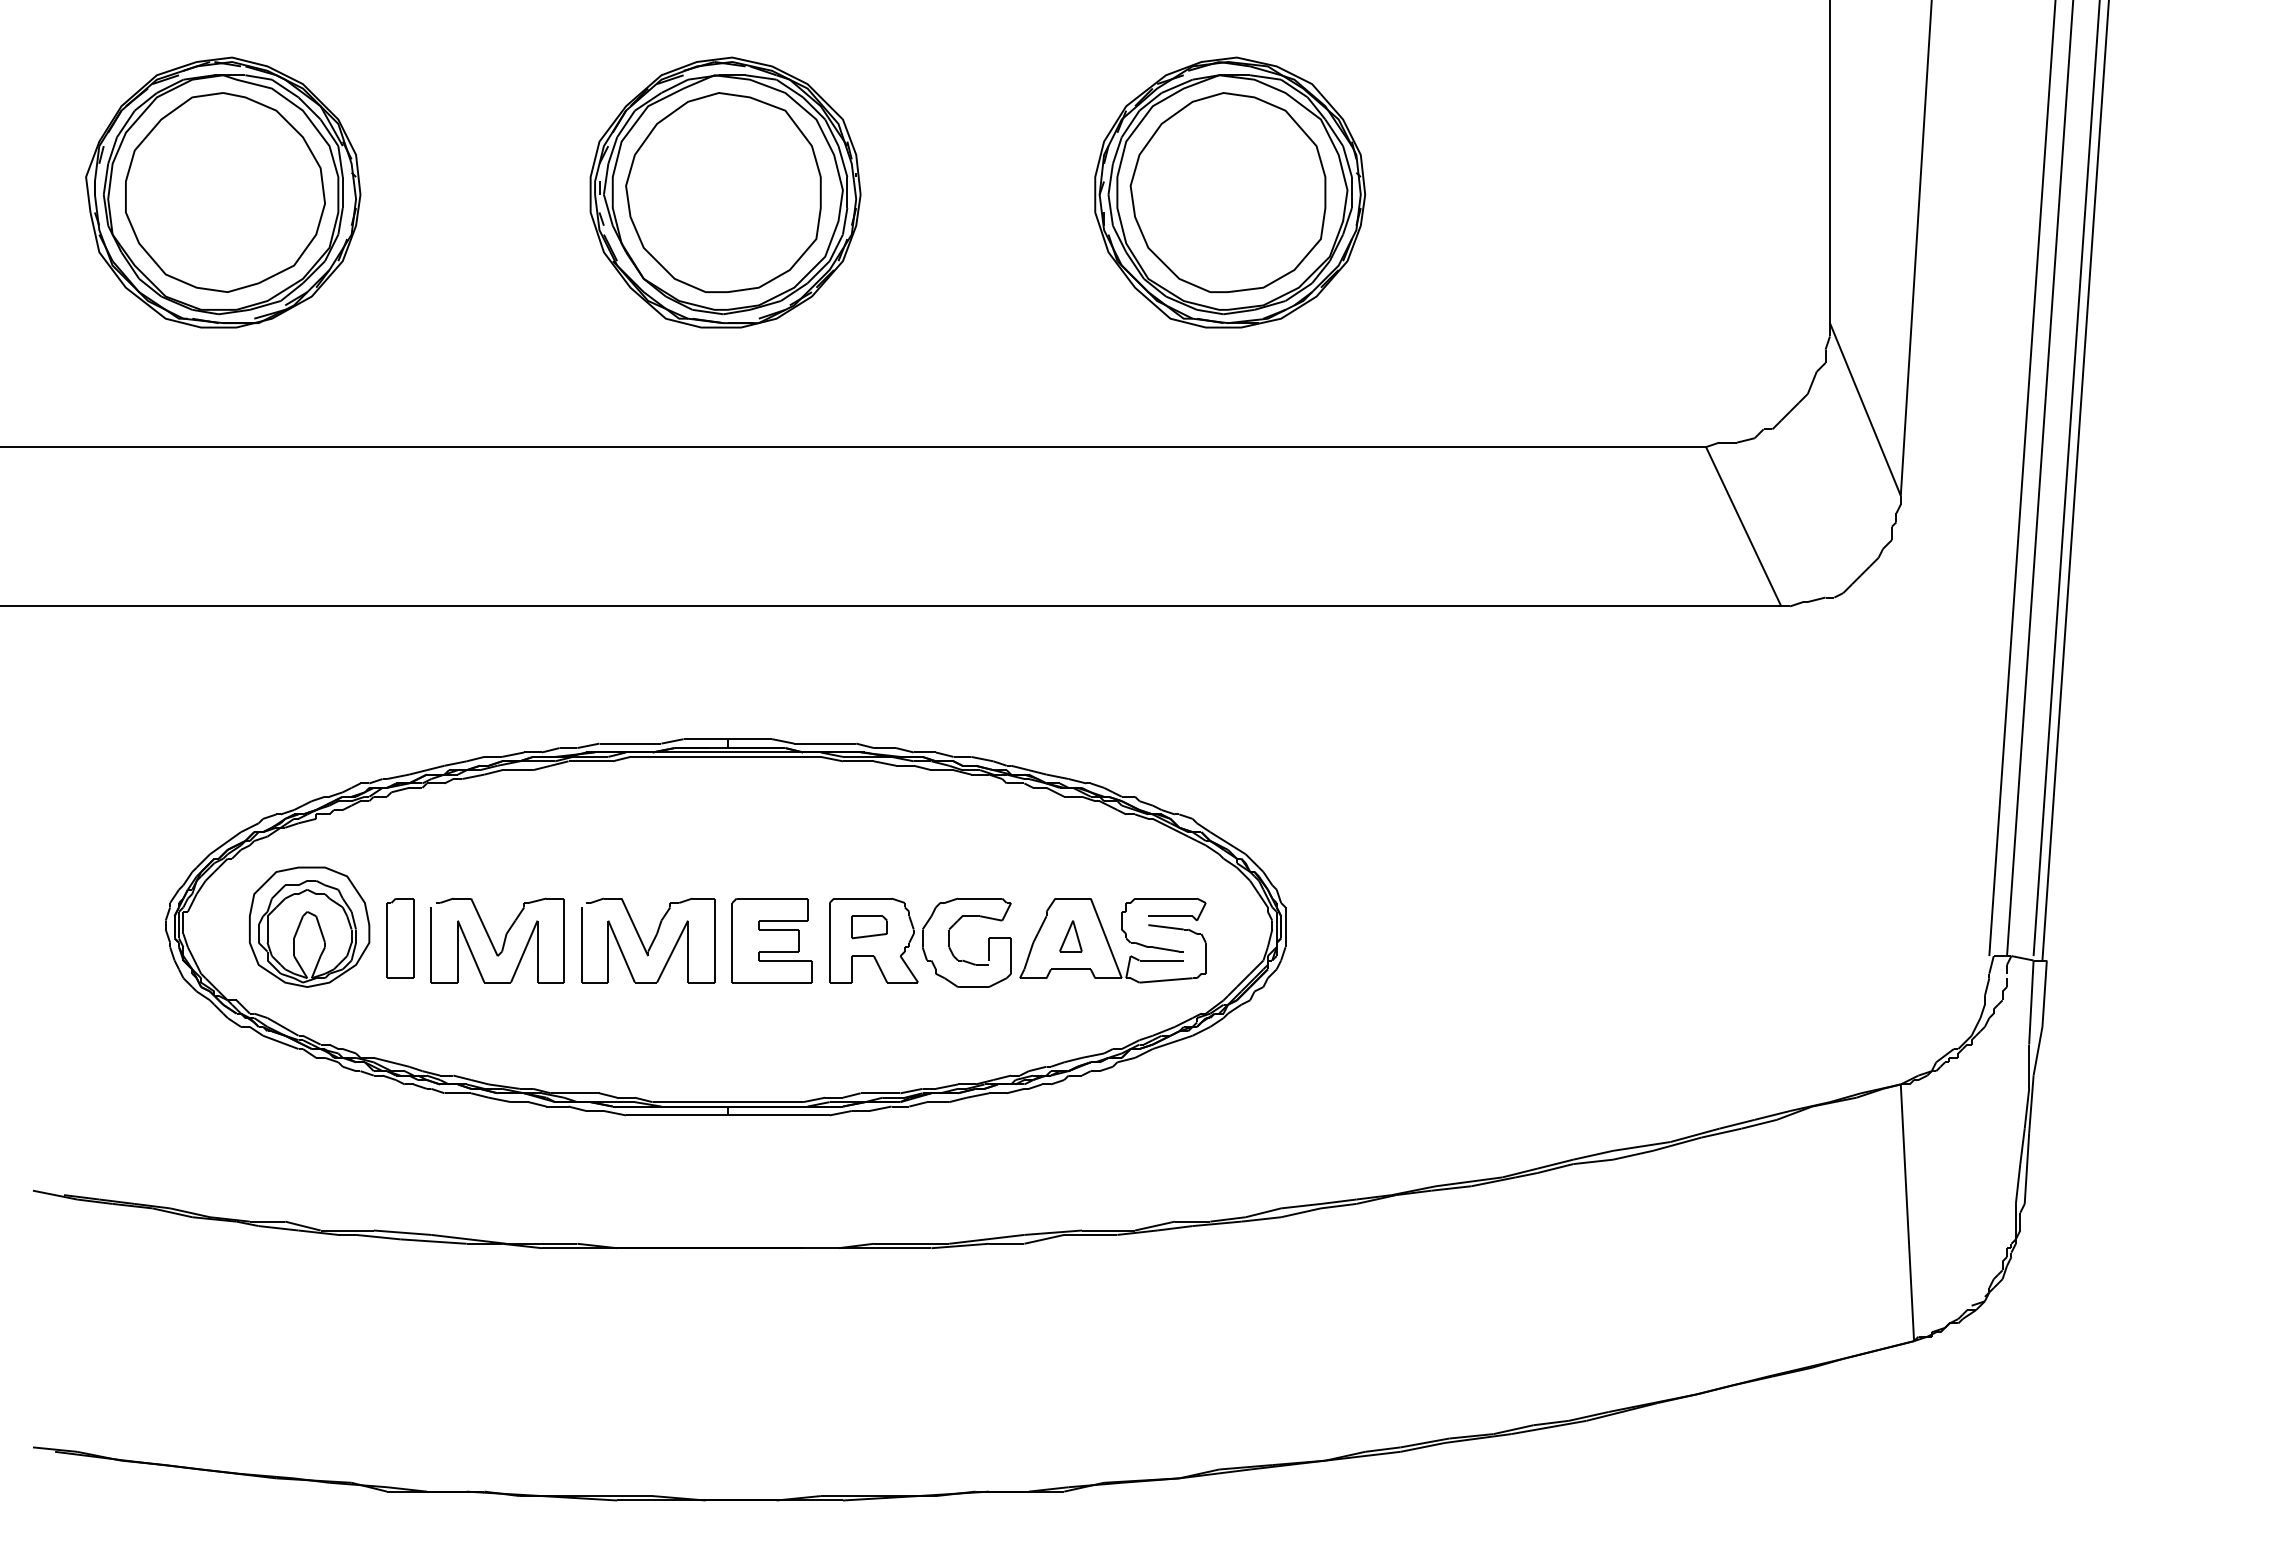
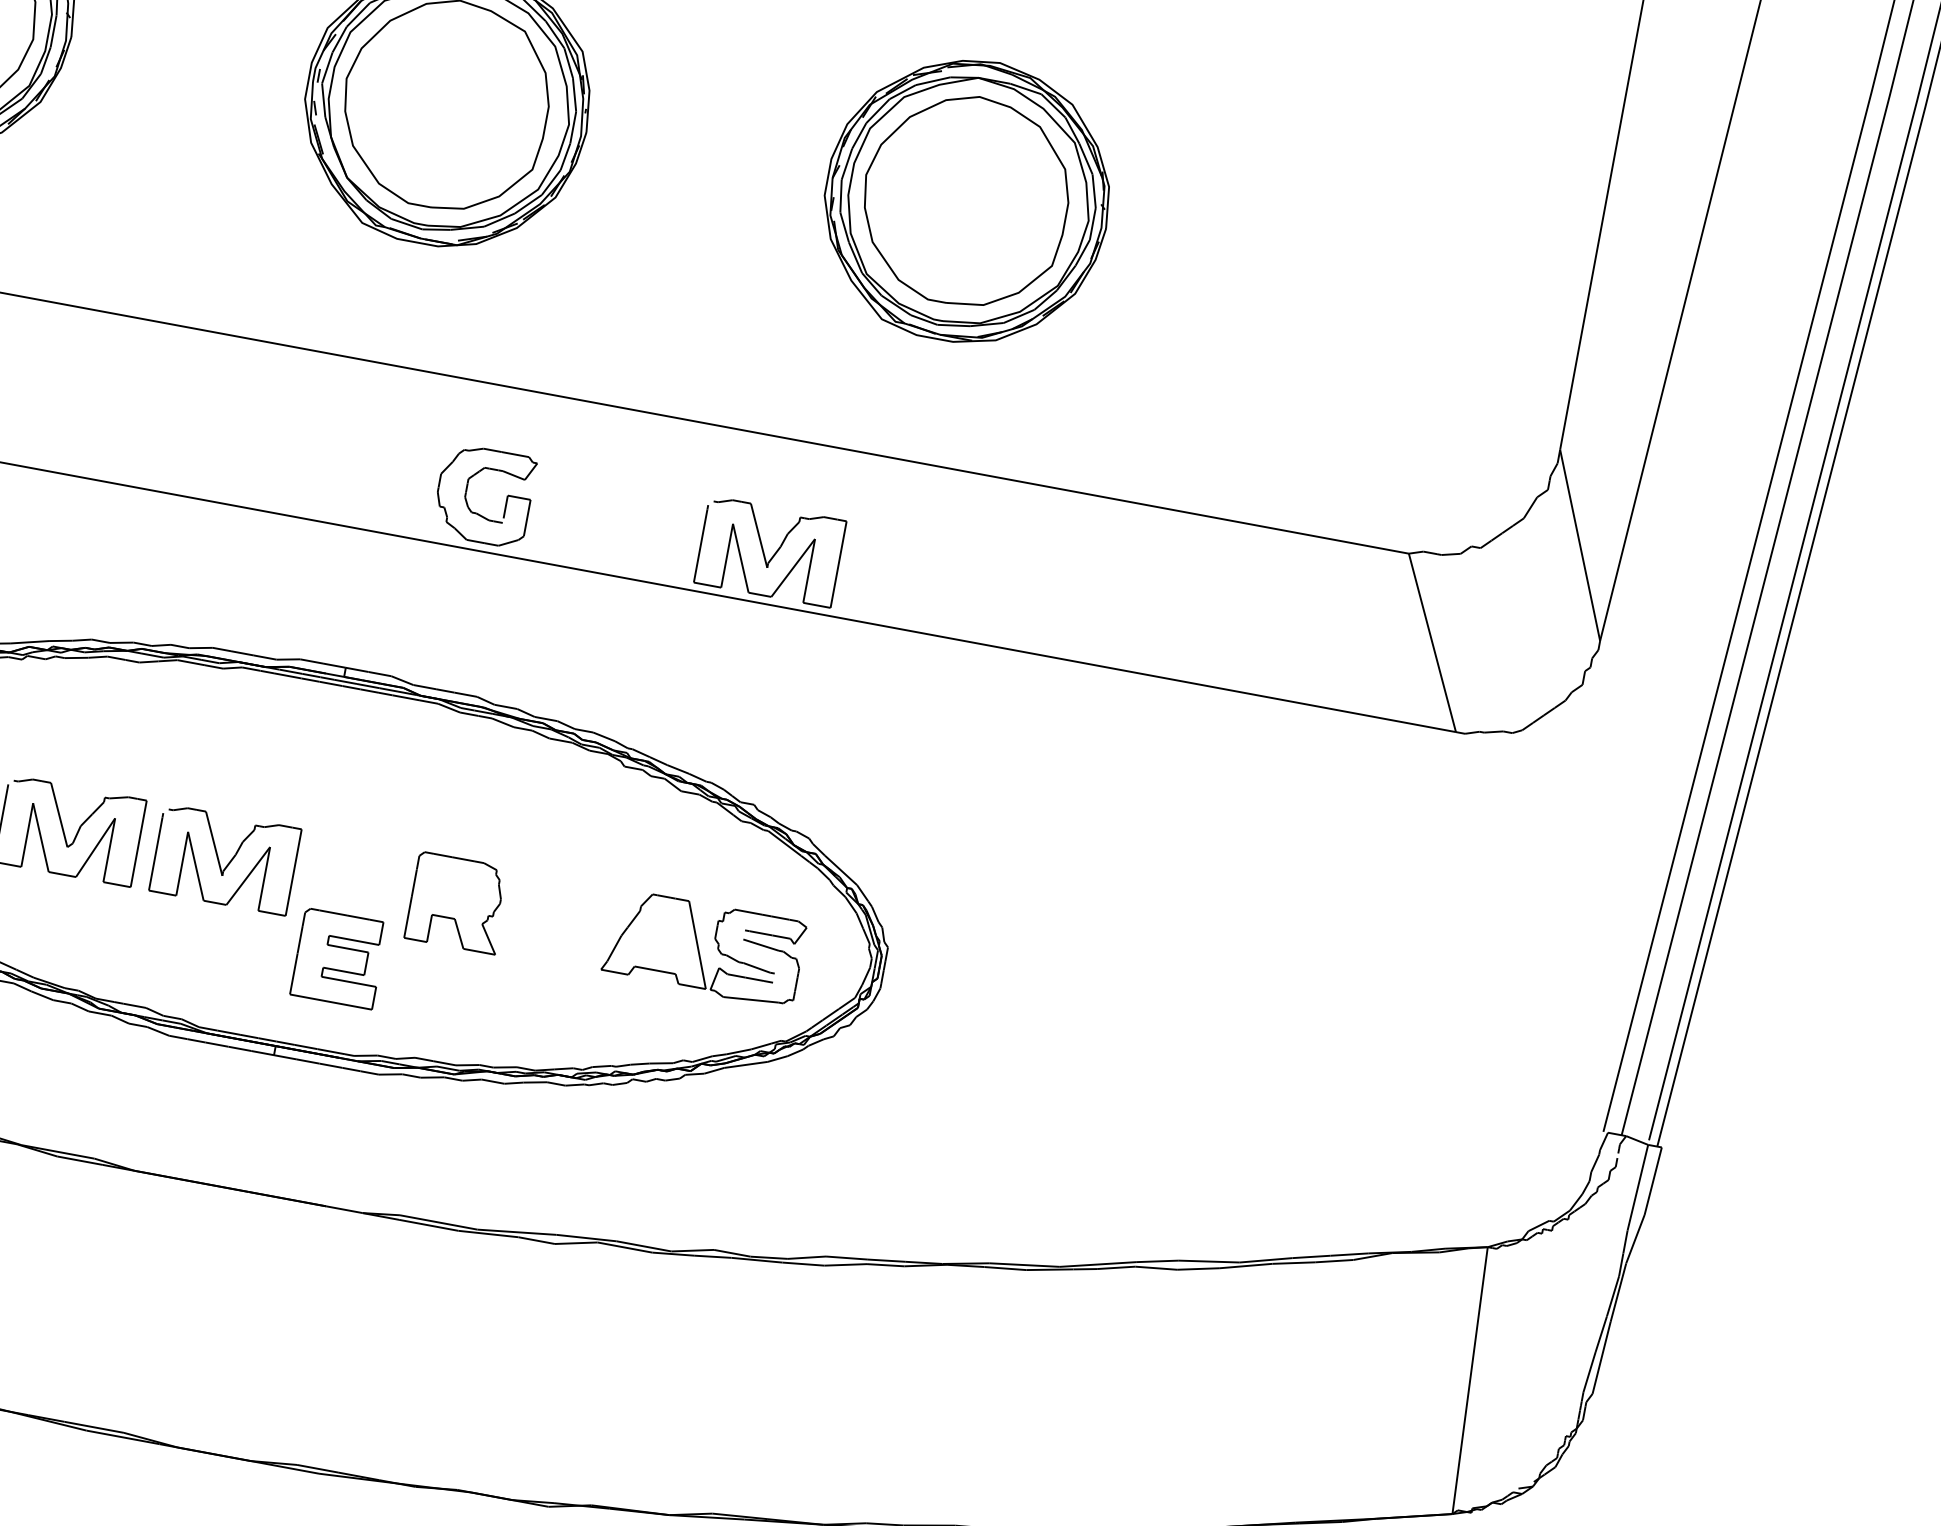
part: (1106, 556) -> (770, 551), added
part: (869, 927) -> (455, 888), removed
part: (1070, 936) -> (661, 936), removed
part: (771, 940) -> (338, 958), moved
part: (951, 949) -> (467, 499), moved

